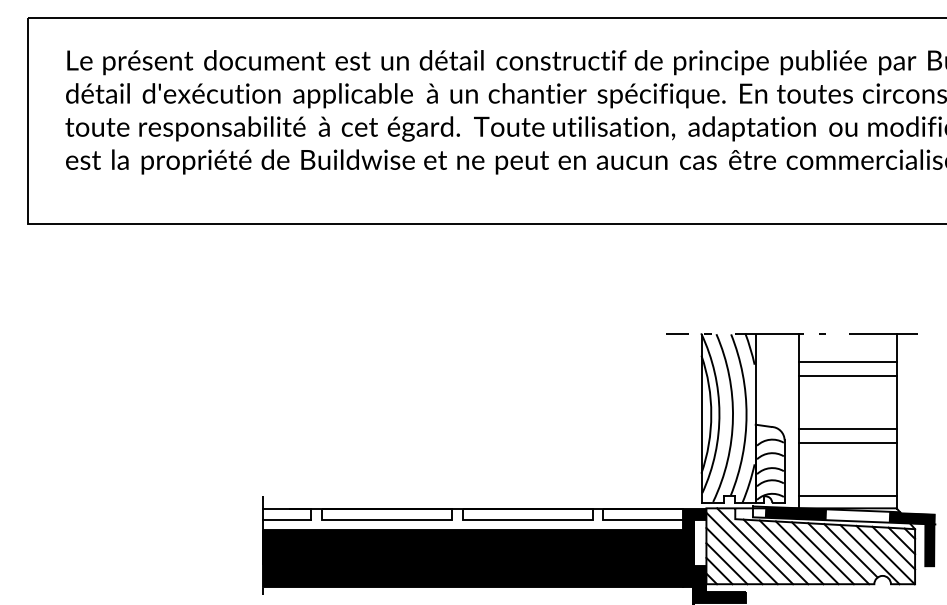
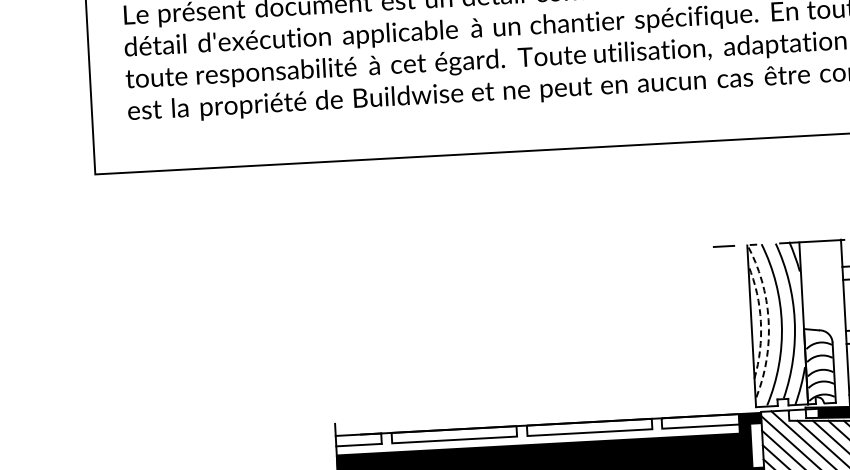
arc: (719, 413) -> (768, 320), solid -> dashed
arc: (711, 414) -> (761, 321), solid -> dashed

